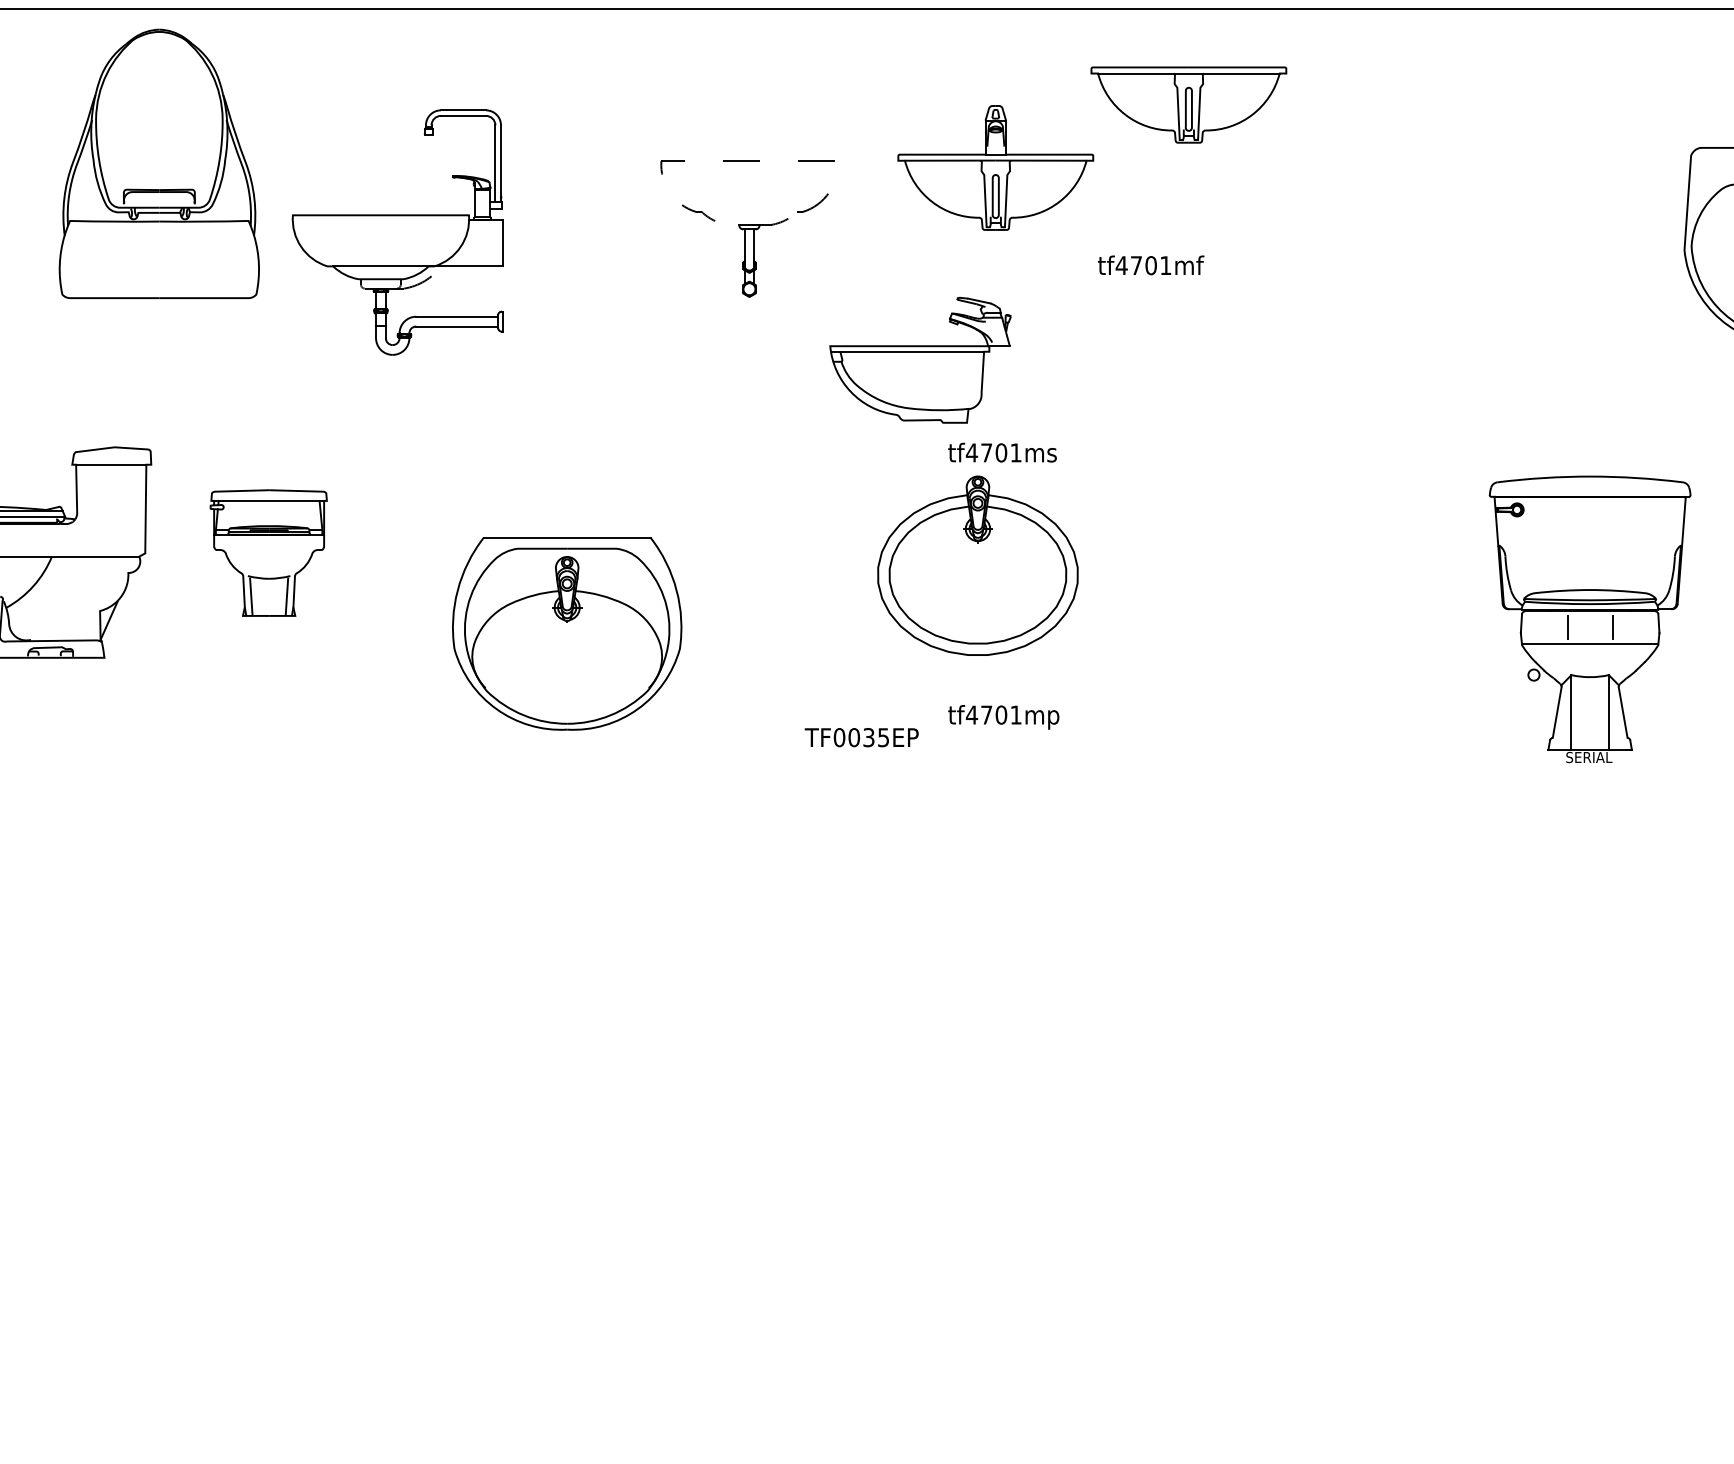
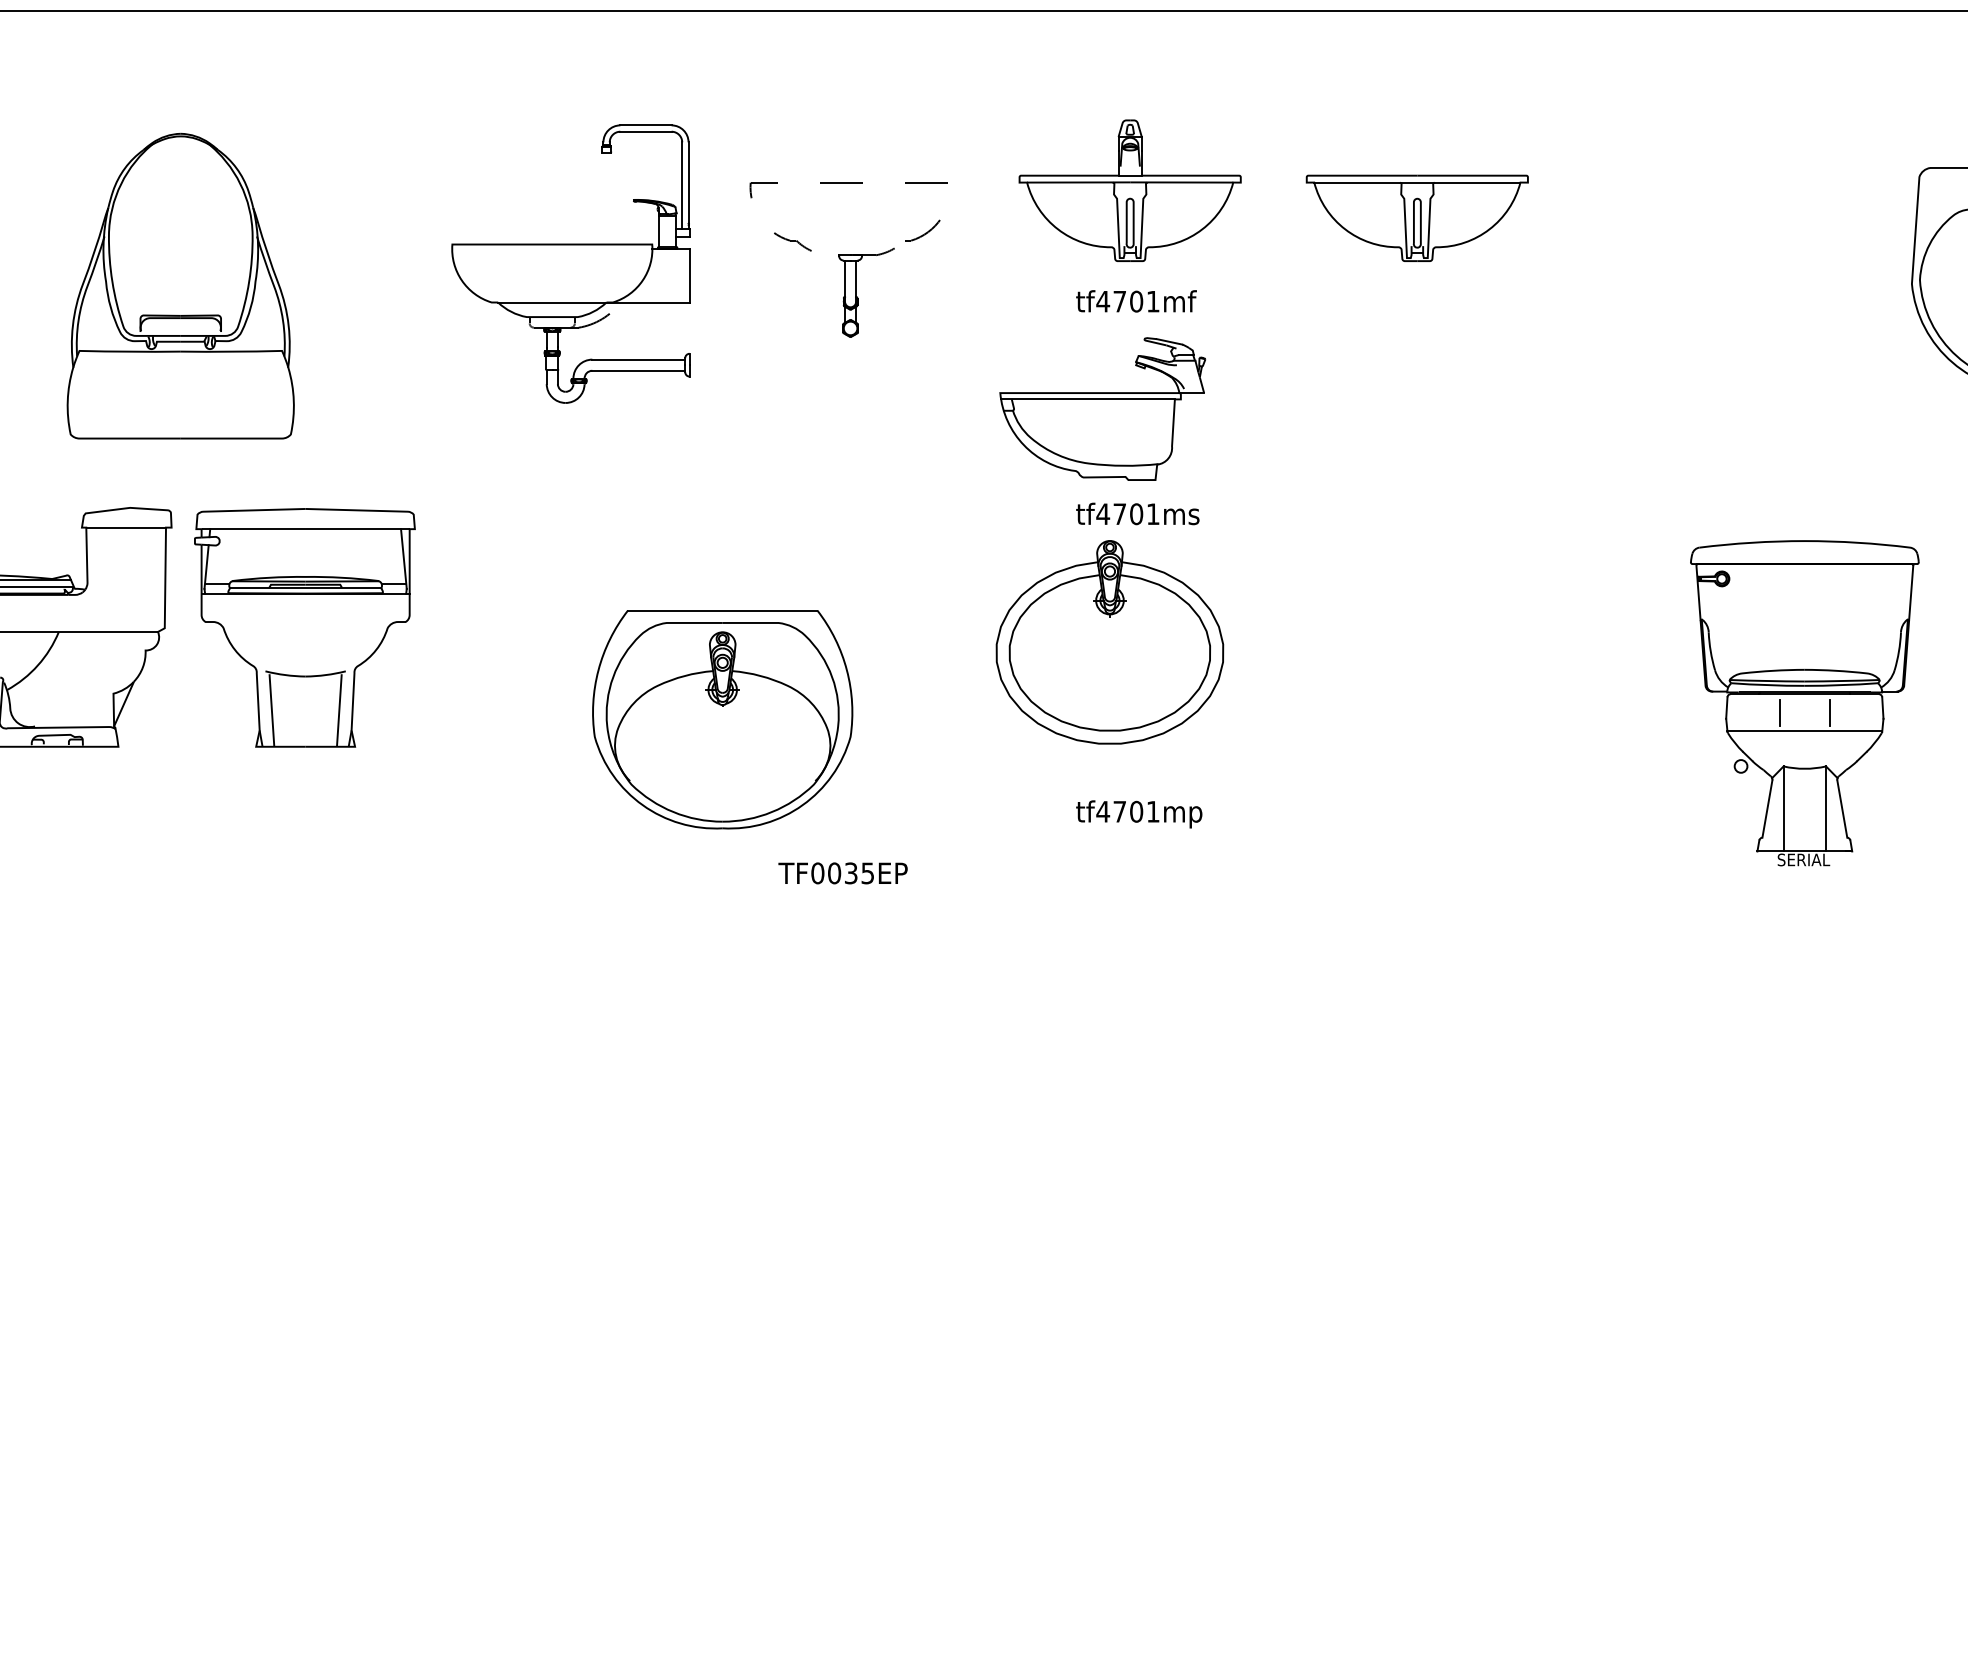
part: (1188, 104) -> (1416, 217), moved
part: (159, 163) -> (180, 285), moved
part: (396, 232) -> (570, 263), moved
text: (1151, 265) -> (1136, 301), moved
part: (920, 359) -> (1102, 408), moved
part: (268, 552) -> (304, 627), size x1.67
part: (567, 633) -> (722, 719), moved
text: (861, 737) -> (842, 873), moved

